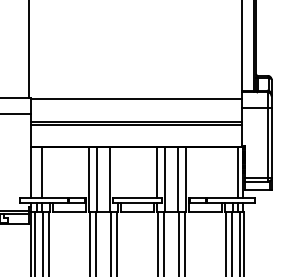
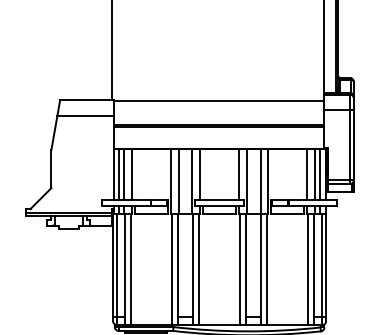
line: (37, 172) -> (119, 174), added
line: (50, 172) -> (132, 174), added
line: (118, 172) -> (200, 174), added
line: (225, 172) -> (307, 174), added
line: (232, 172) -> (314, 174), added

